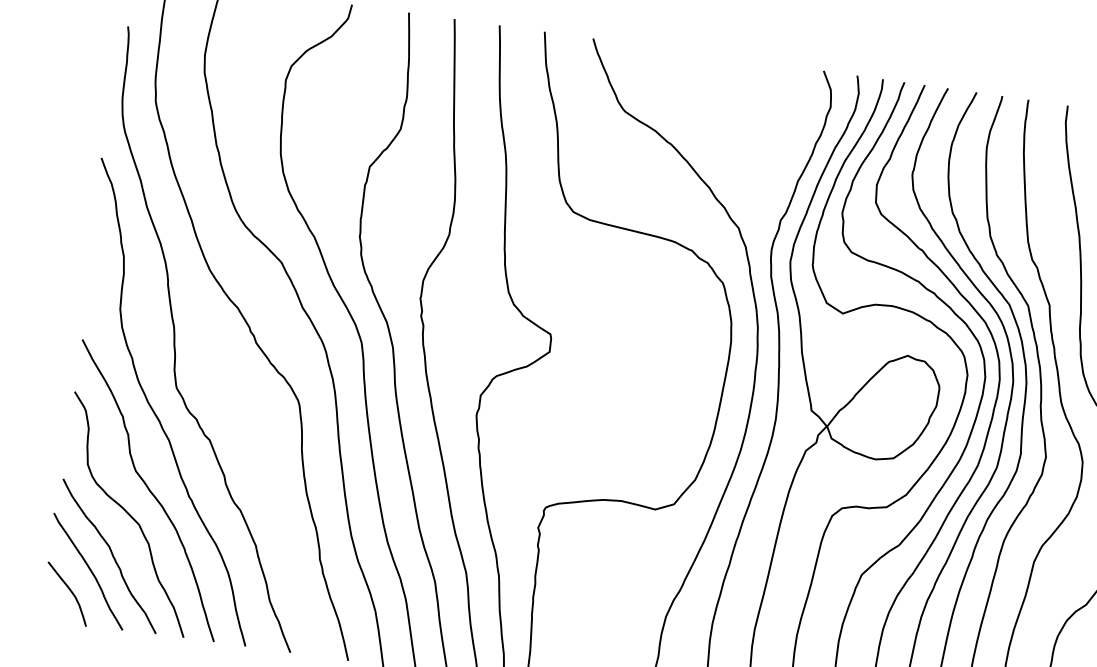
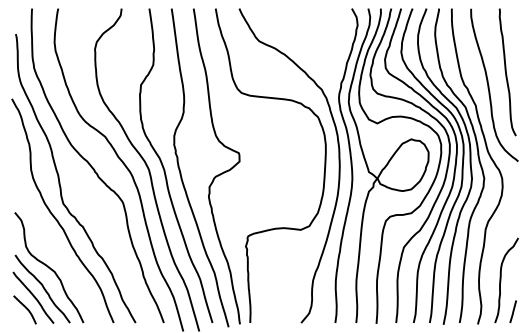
curve: (147, 489) -> (56, 254), removed

